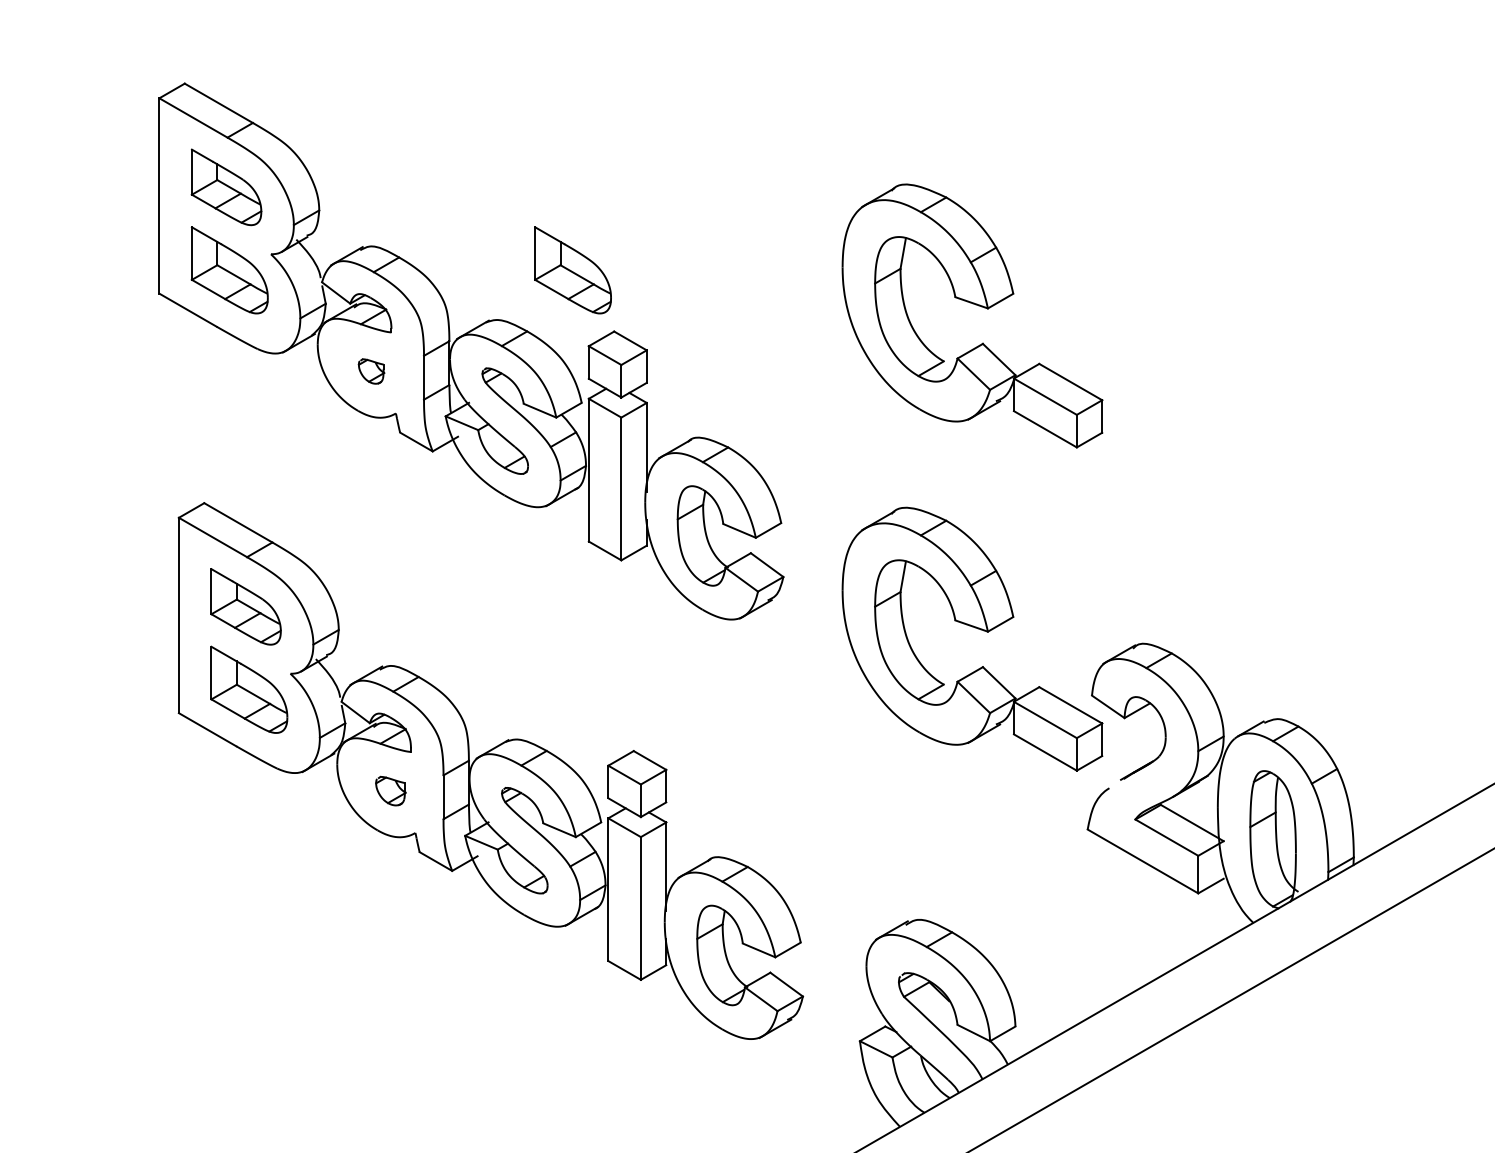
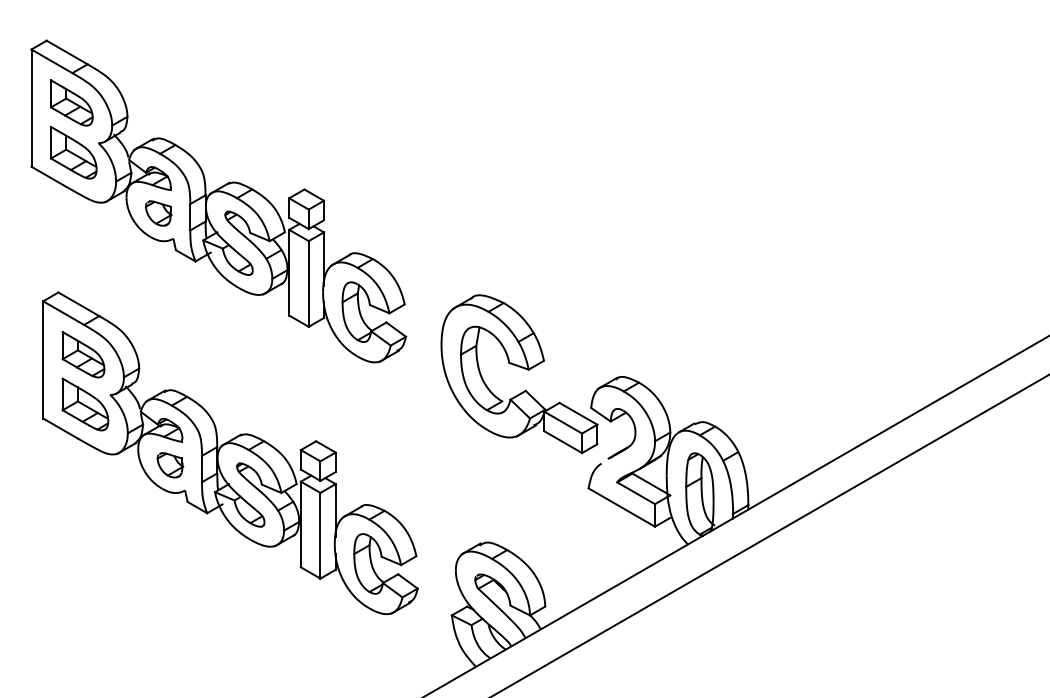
part: (572, 269) -> (279, 152), removed
part: (975, 306) -> (521, 174), removed
part: (371, 371) -> (158, 213), size x1.67
part: (391, 791) -> (170, 465), size x1.43

